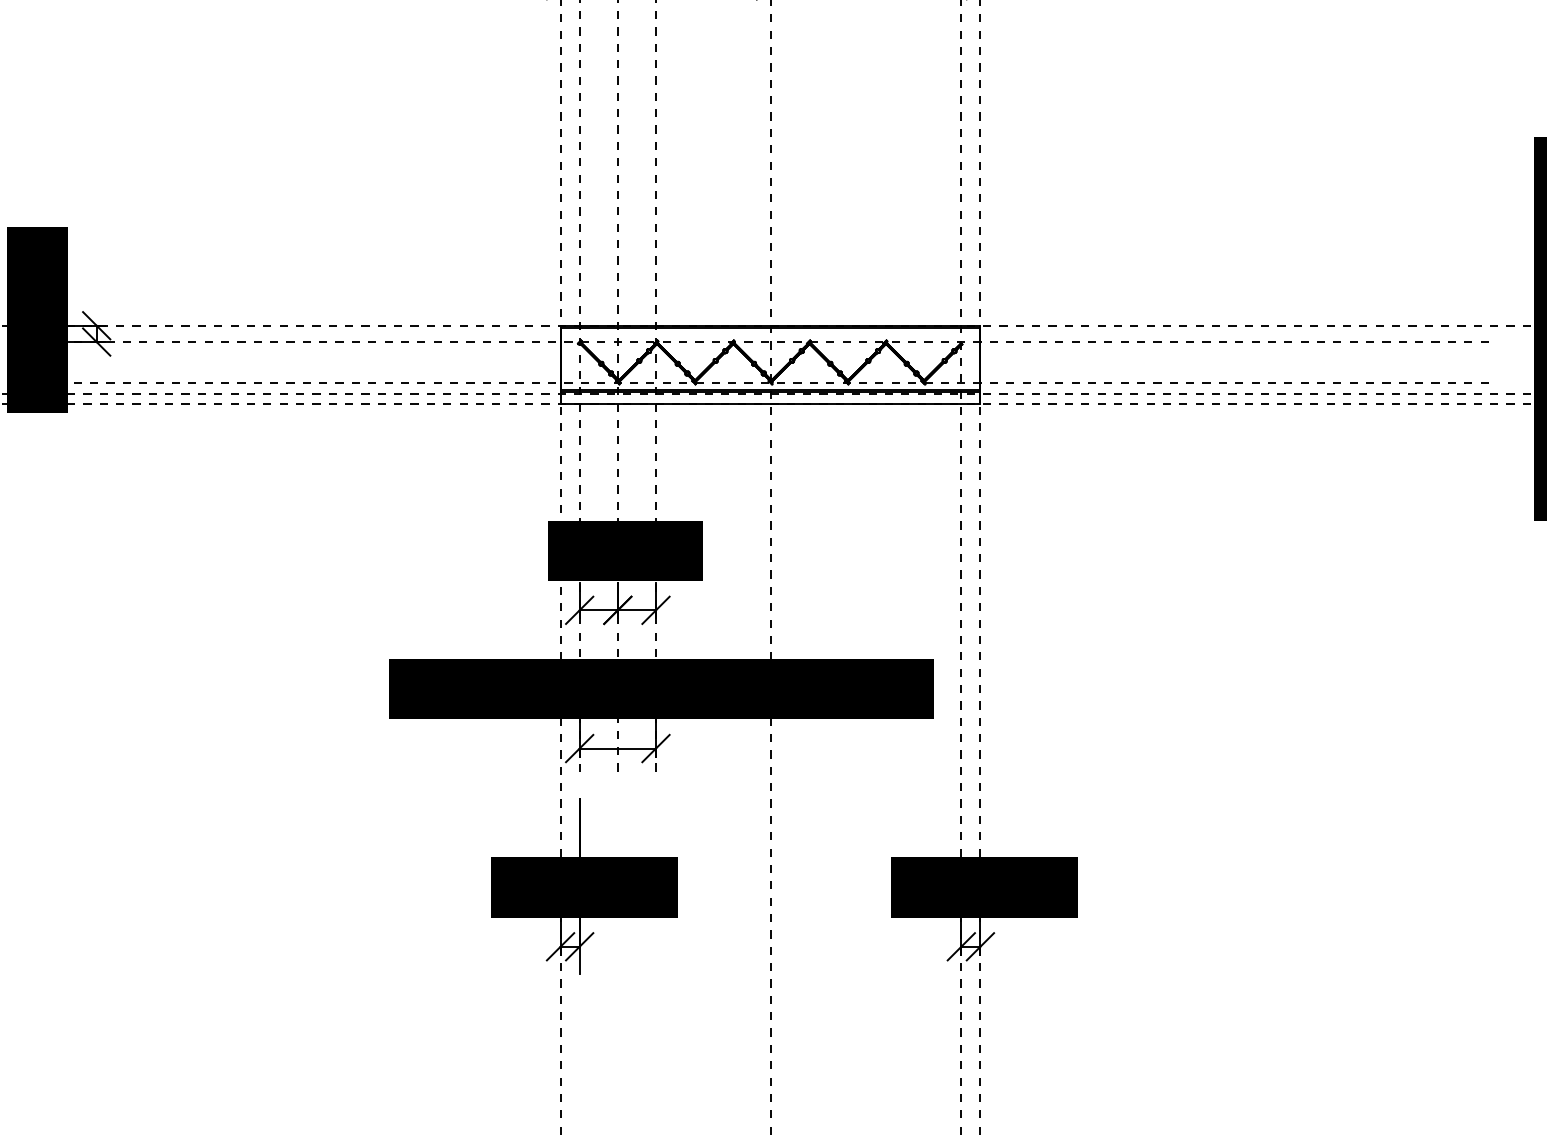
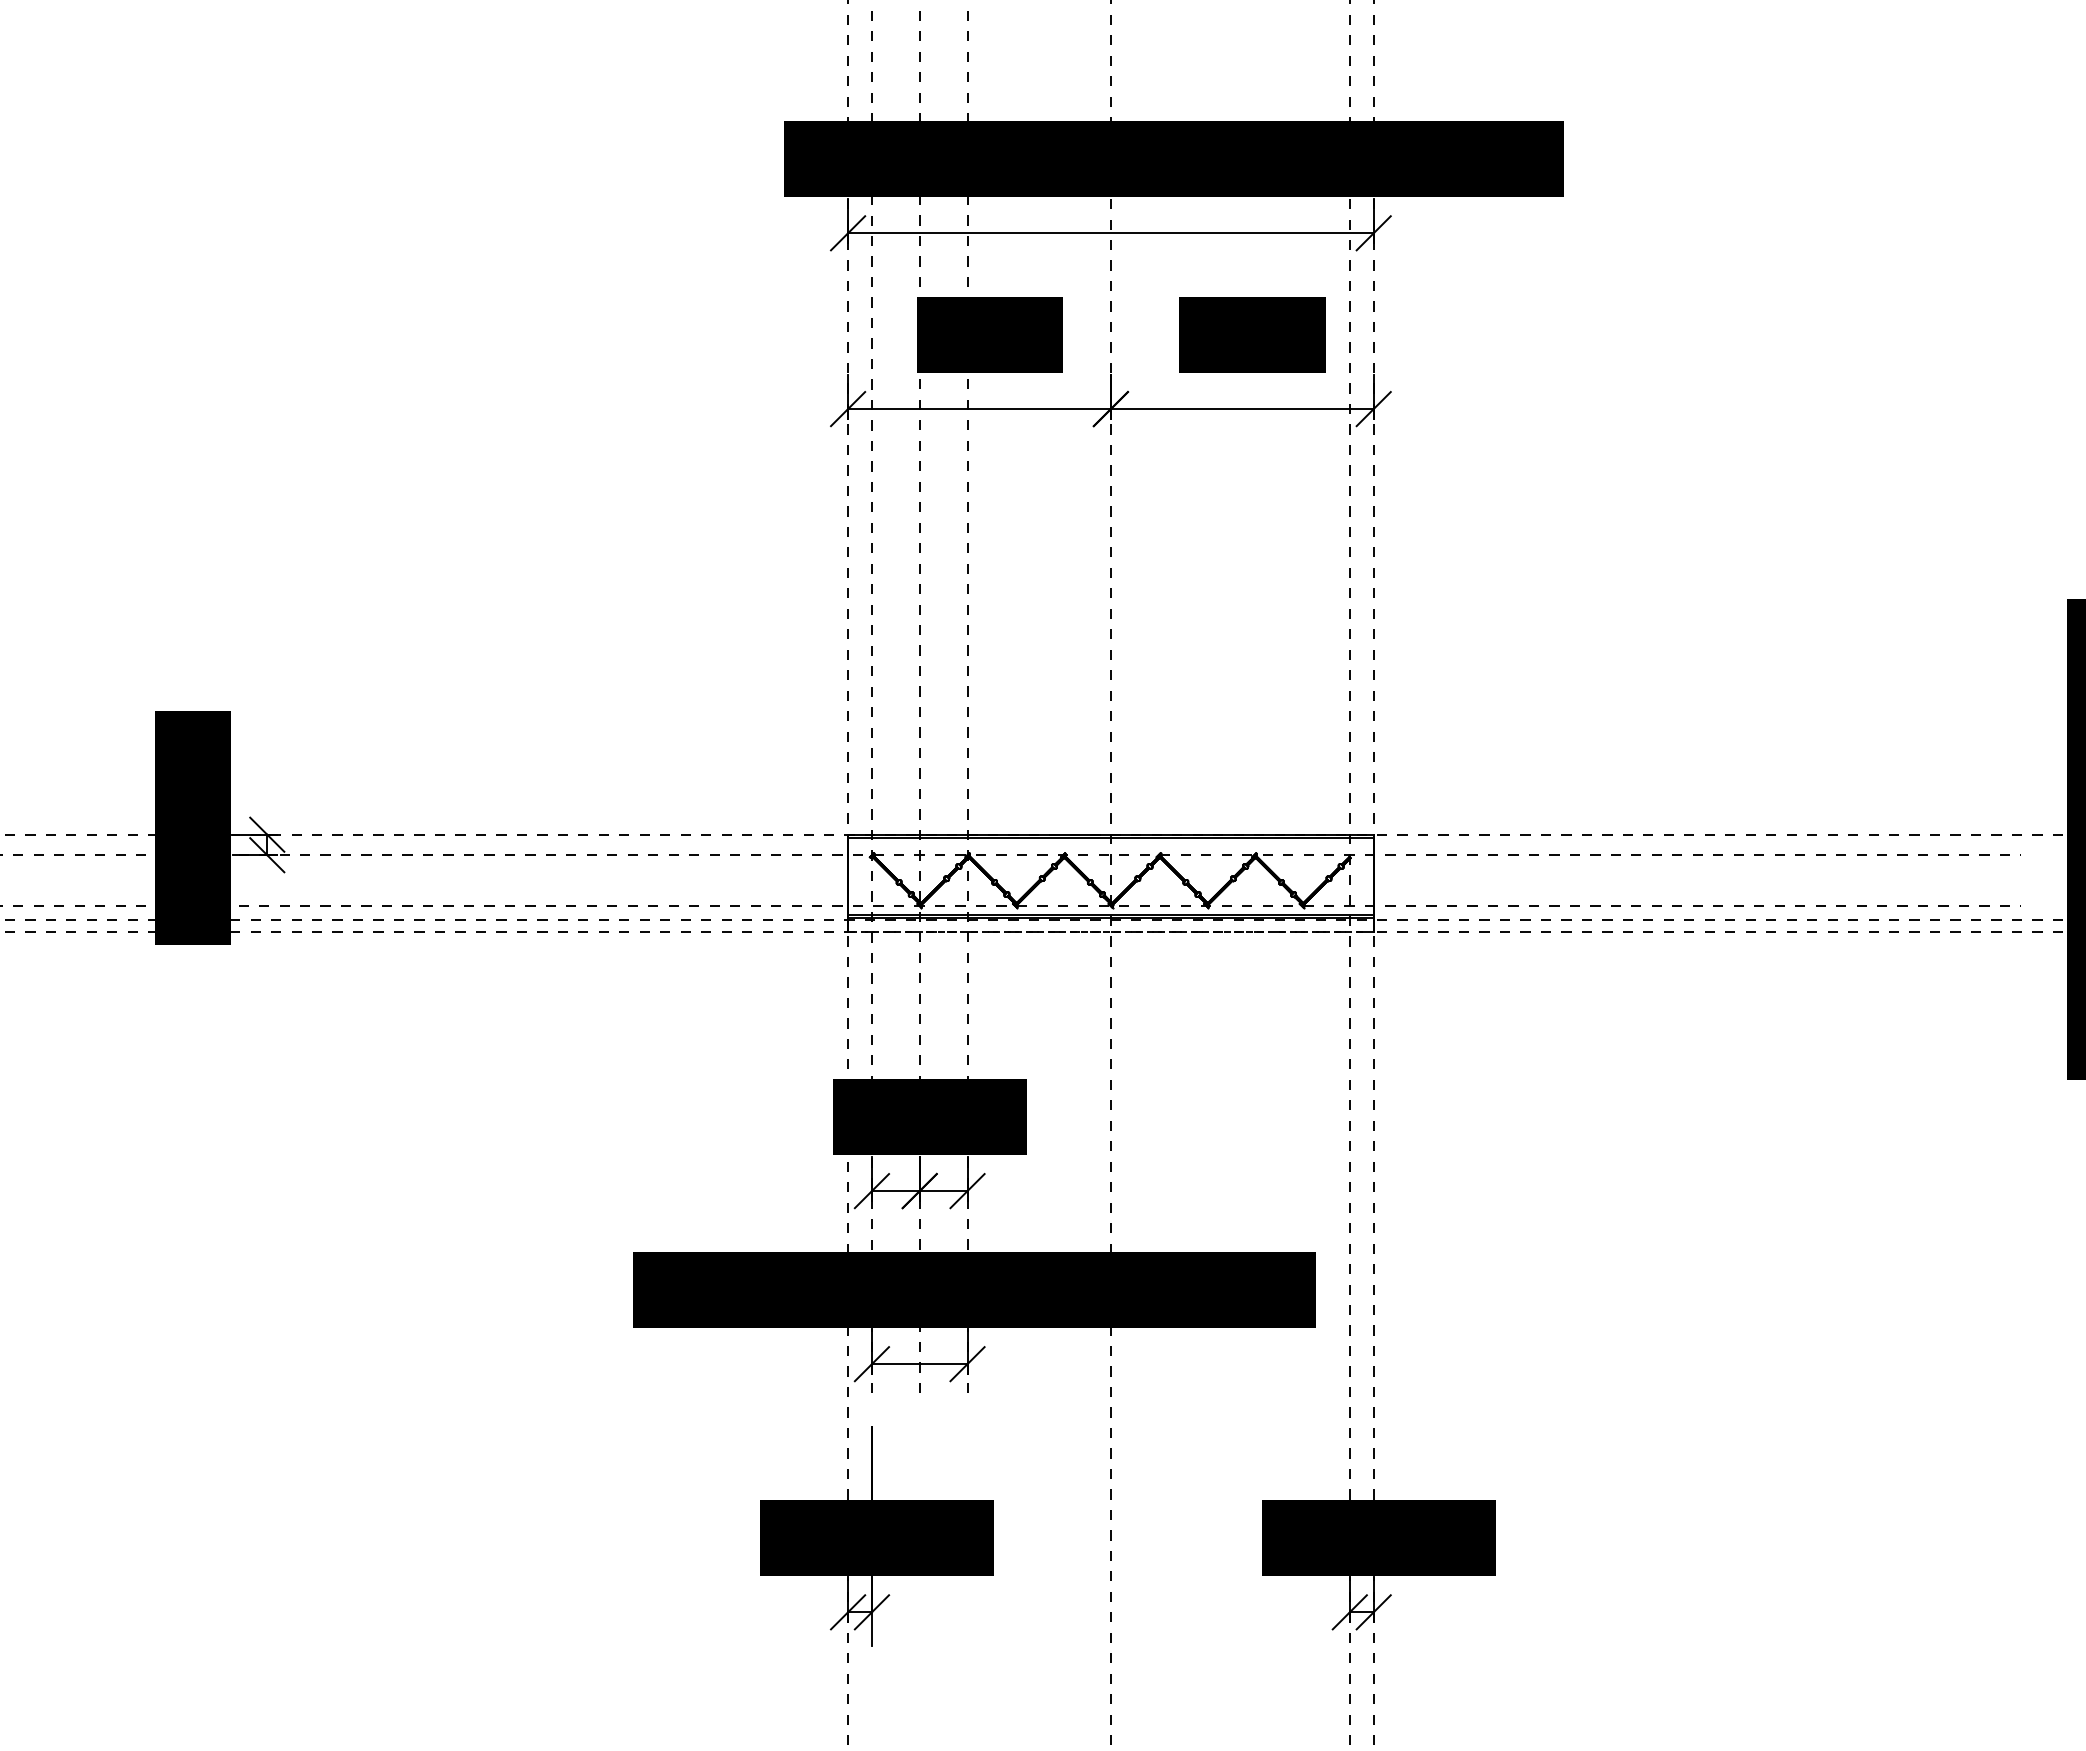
line: (770, 403) -> (1110, 932), solid -> dashed

